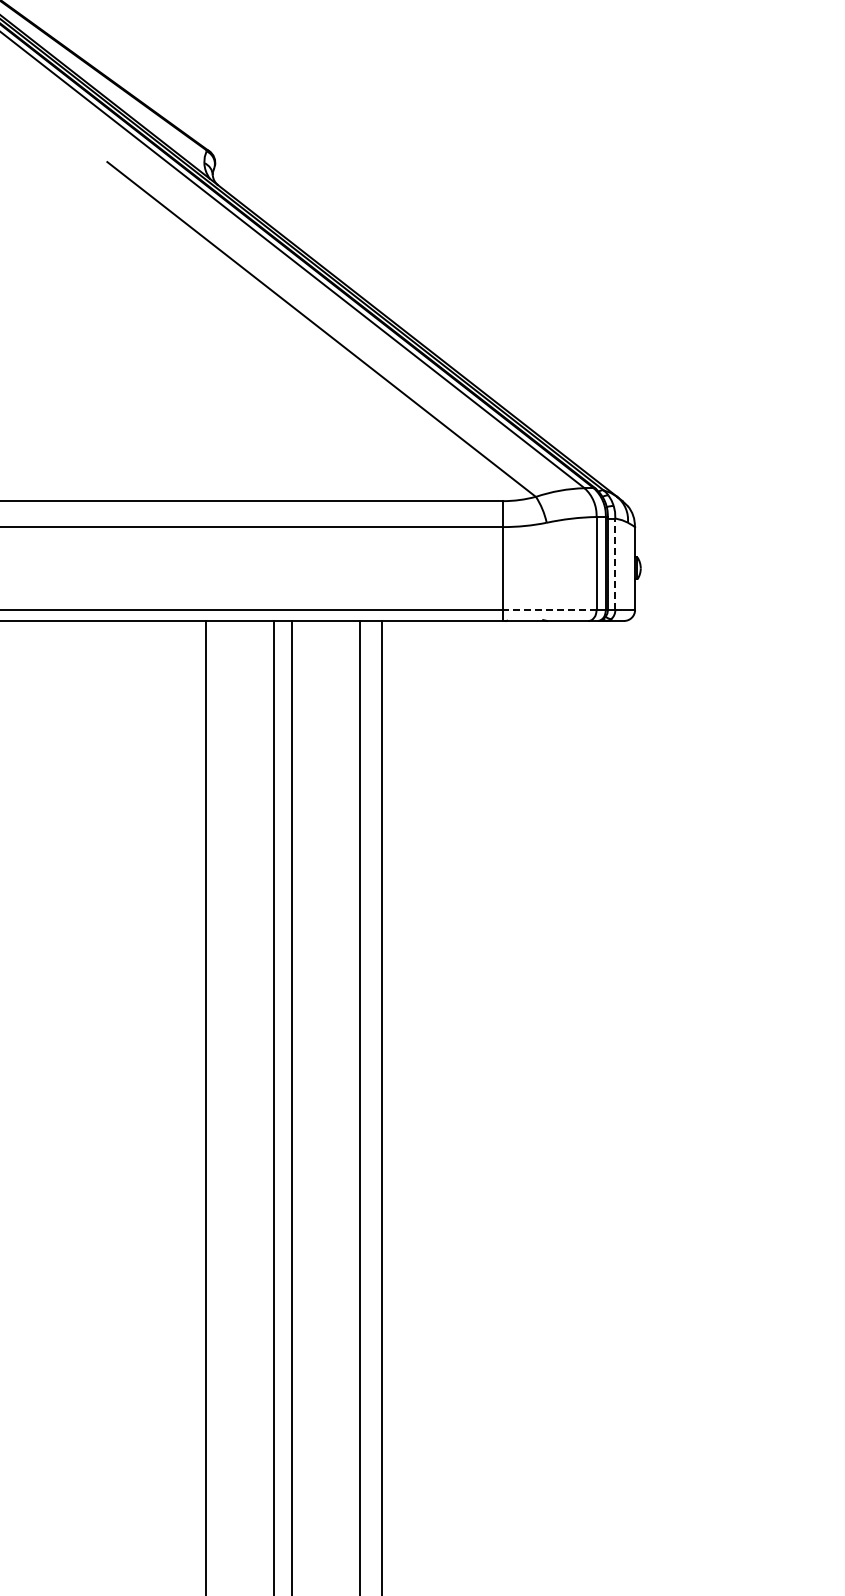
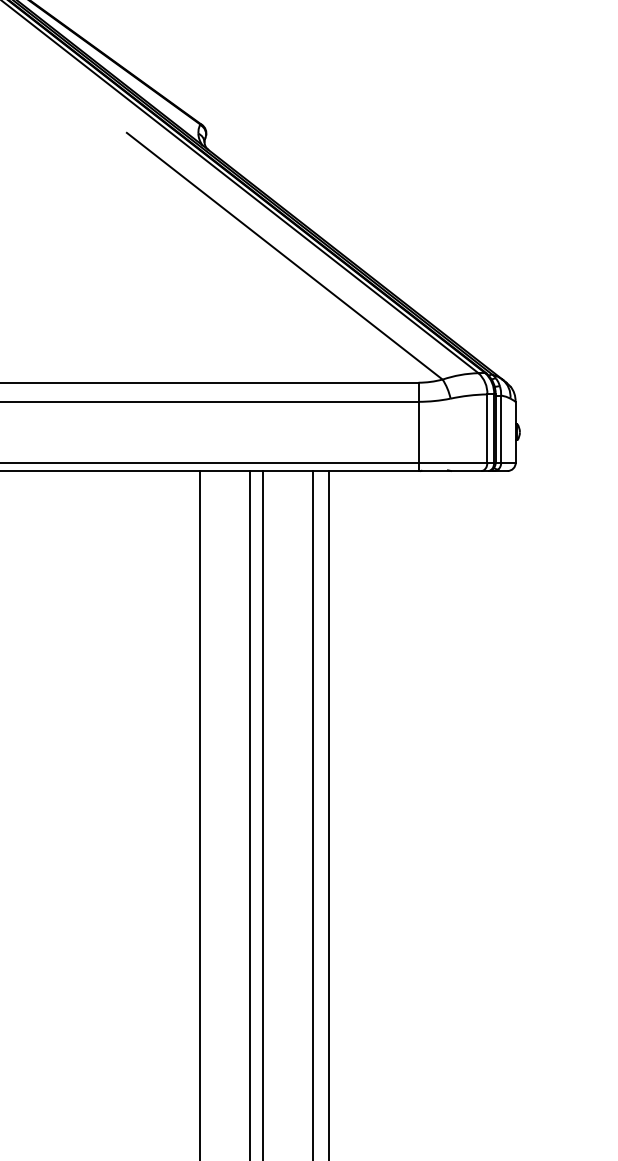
line: (615, 564) -> (501, 429), dashed -> solid
line: (549, 609) -> (452, 462), dashed -> solid

